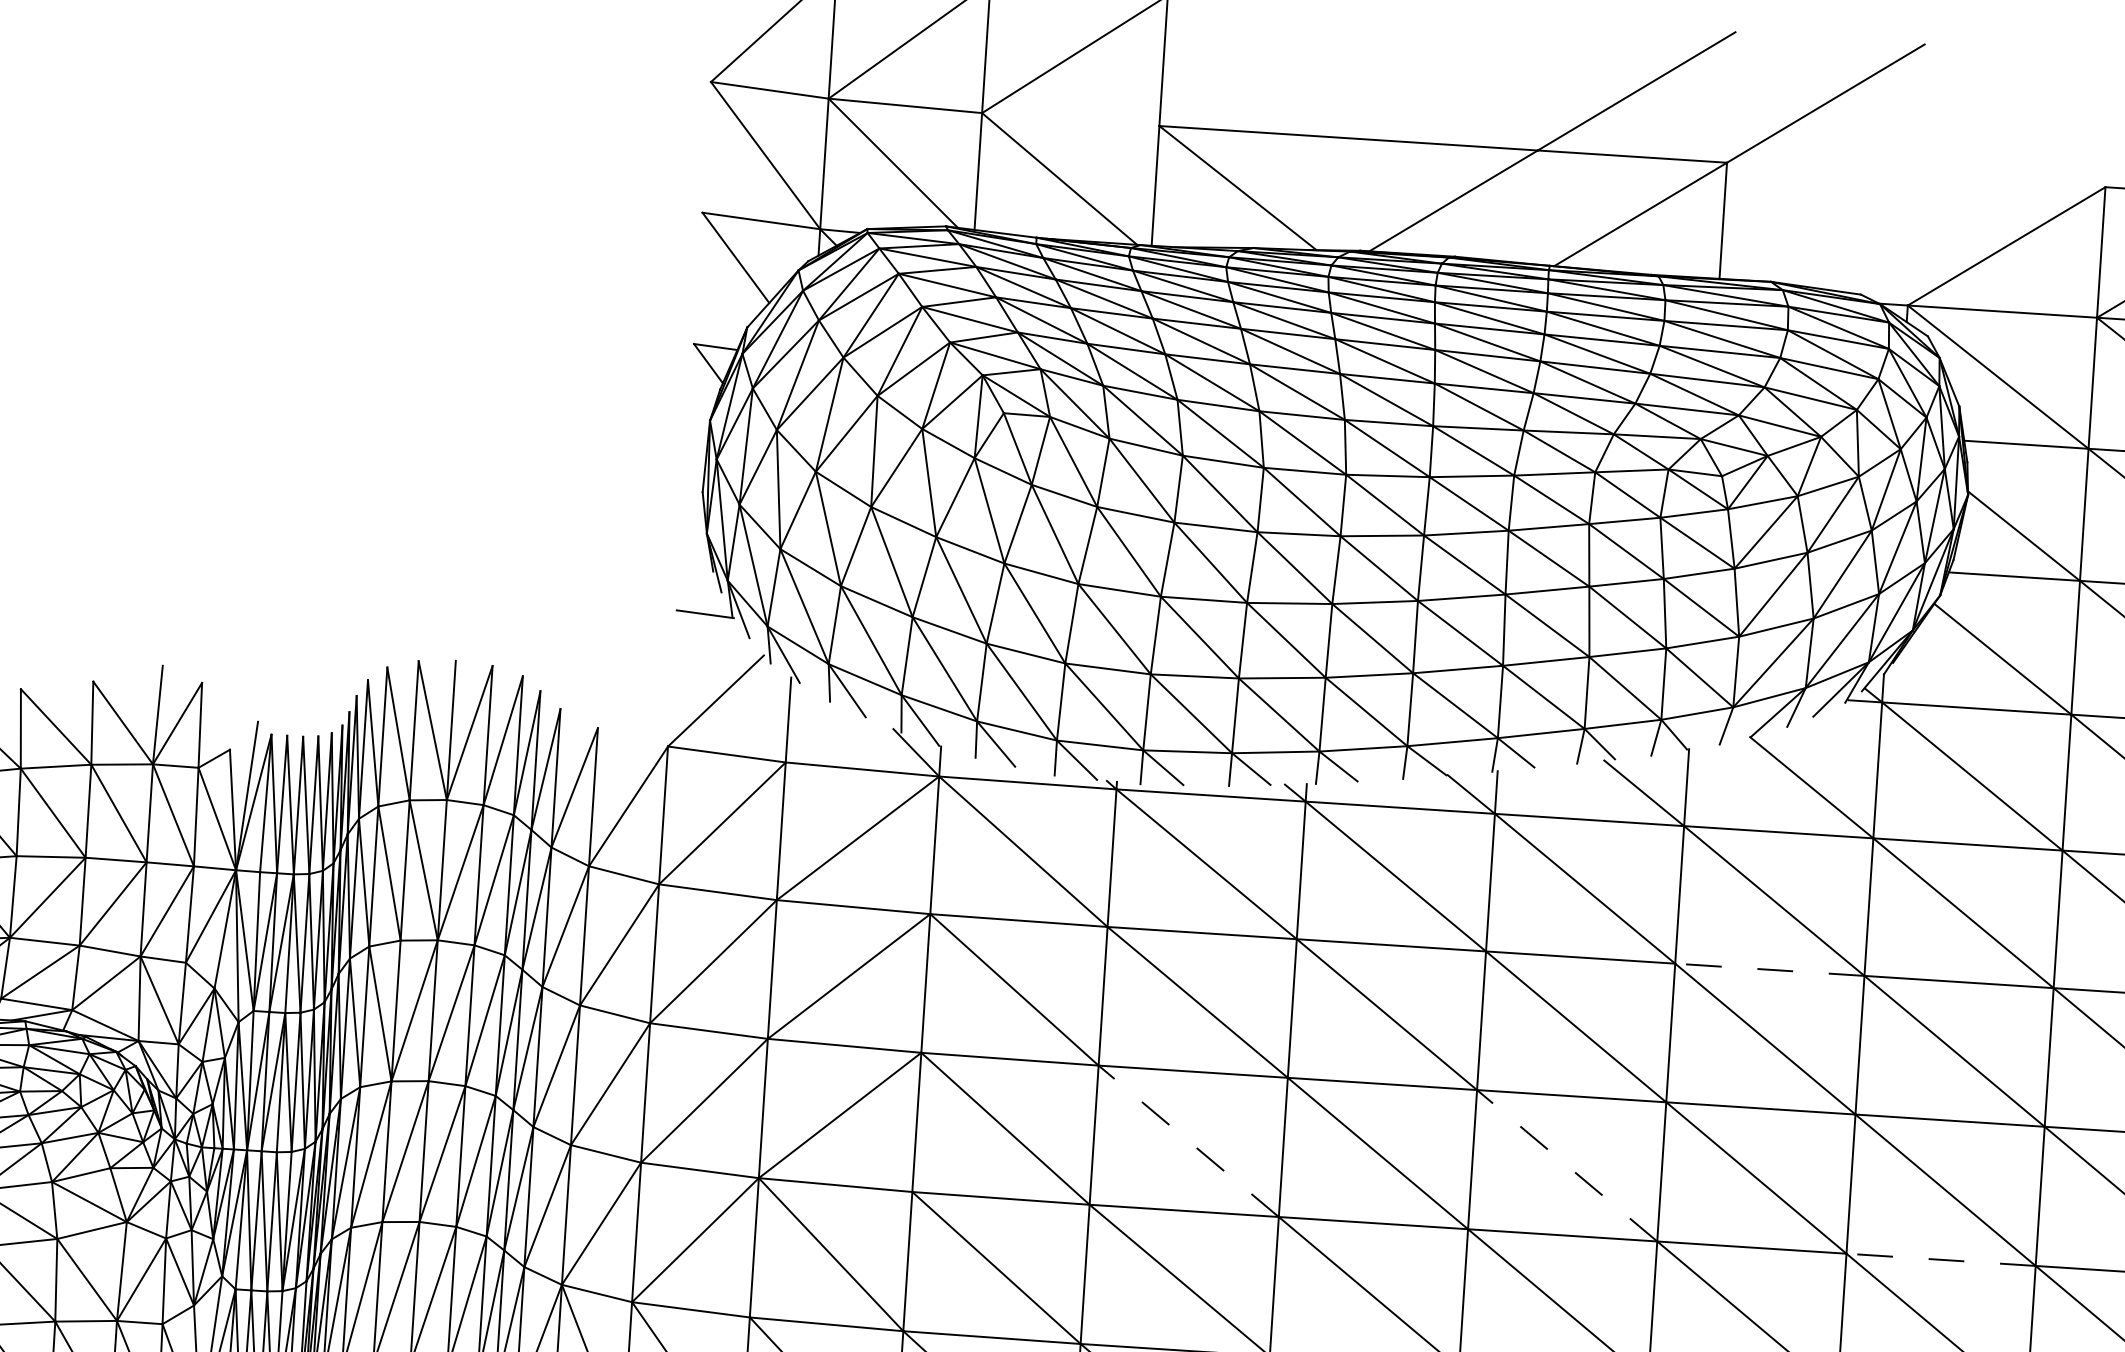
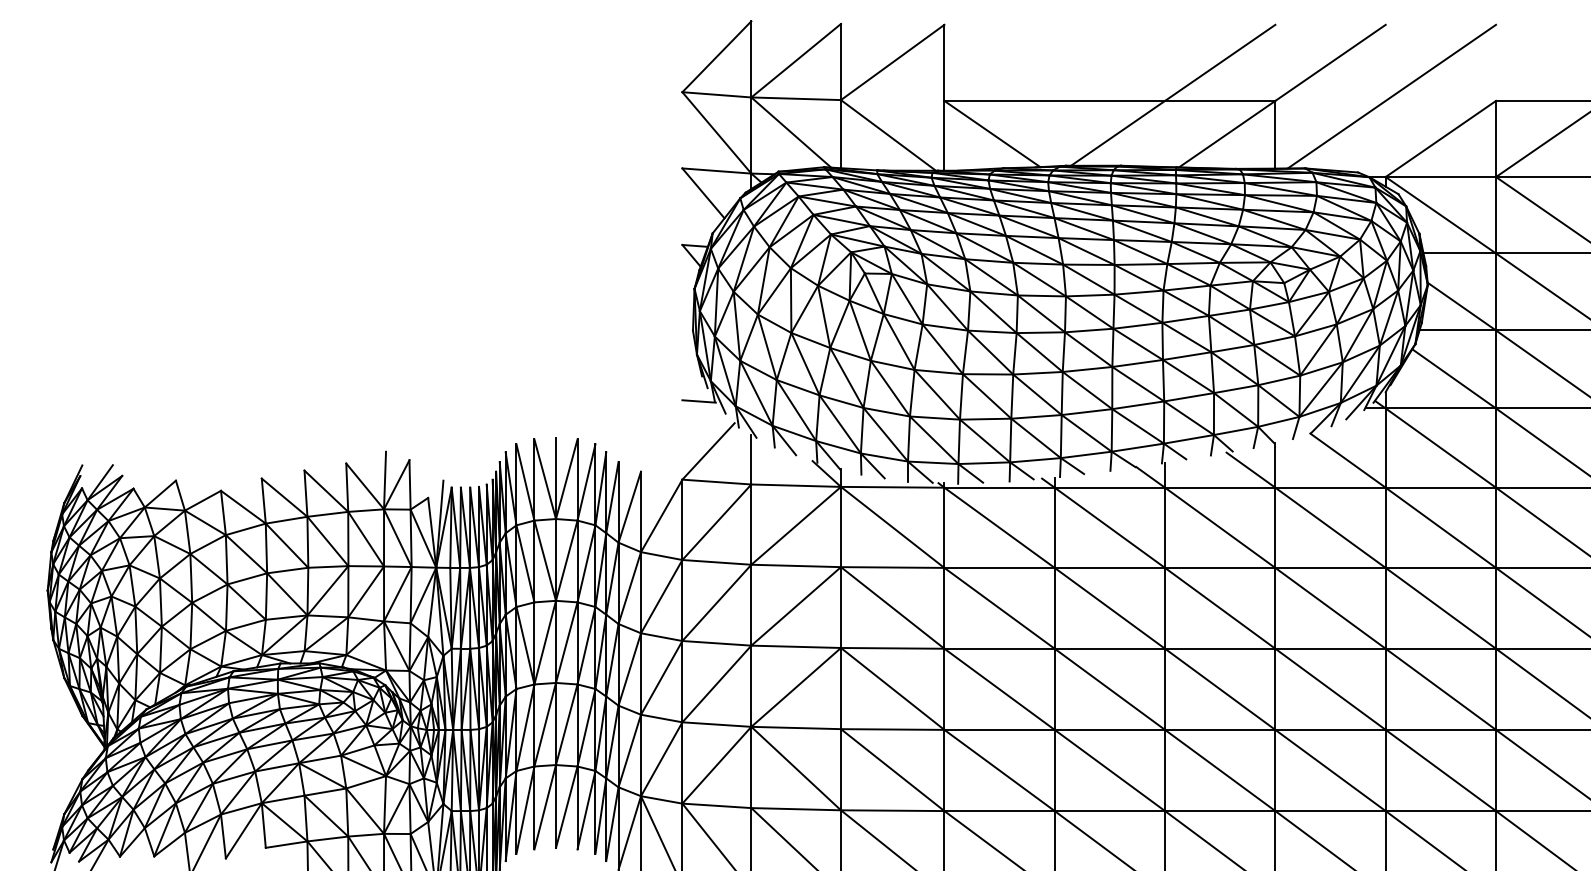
line: (1926, 168) -> (1391, 96), added
line: (1769, 969) -> (1330, 567), dashed -> solid
line: (1188, 1141) -> (999, 689), dashed -> solid
line: (1565, 1165) -> (1219, 689), dashed -> solid
line: (1940, 1259) -> (1440, 729), dashed -> solid

